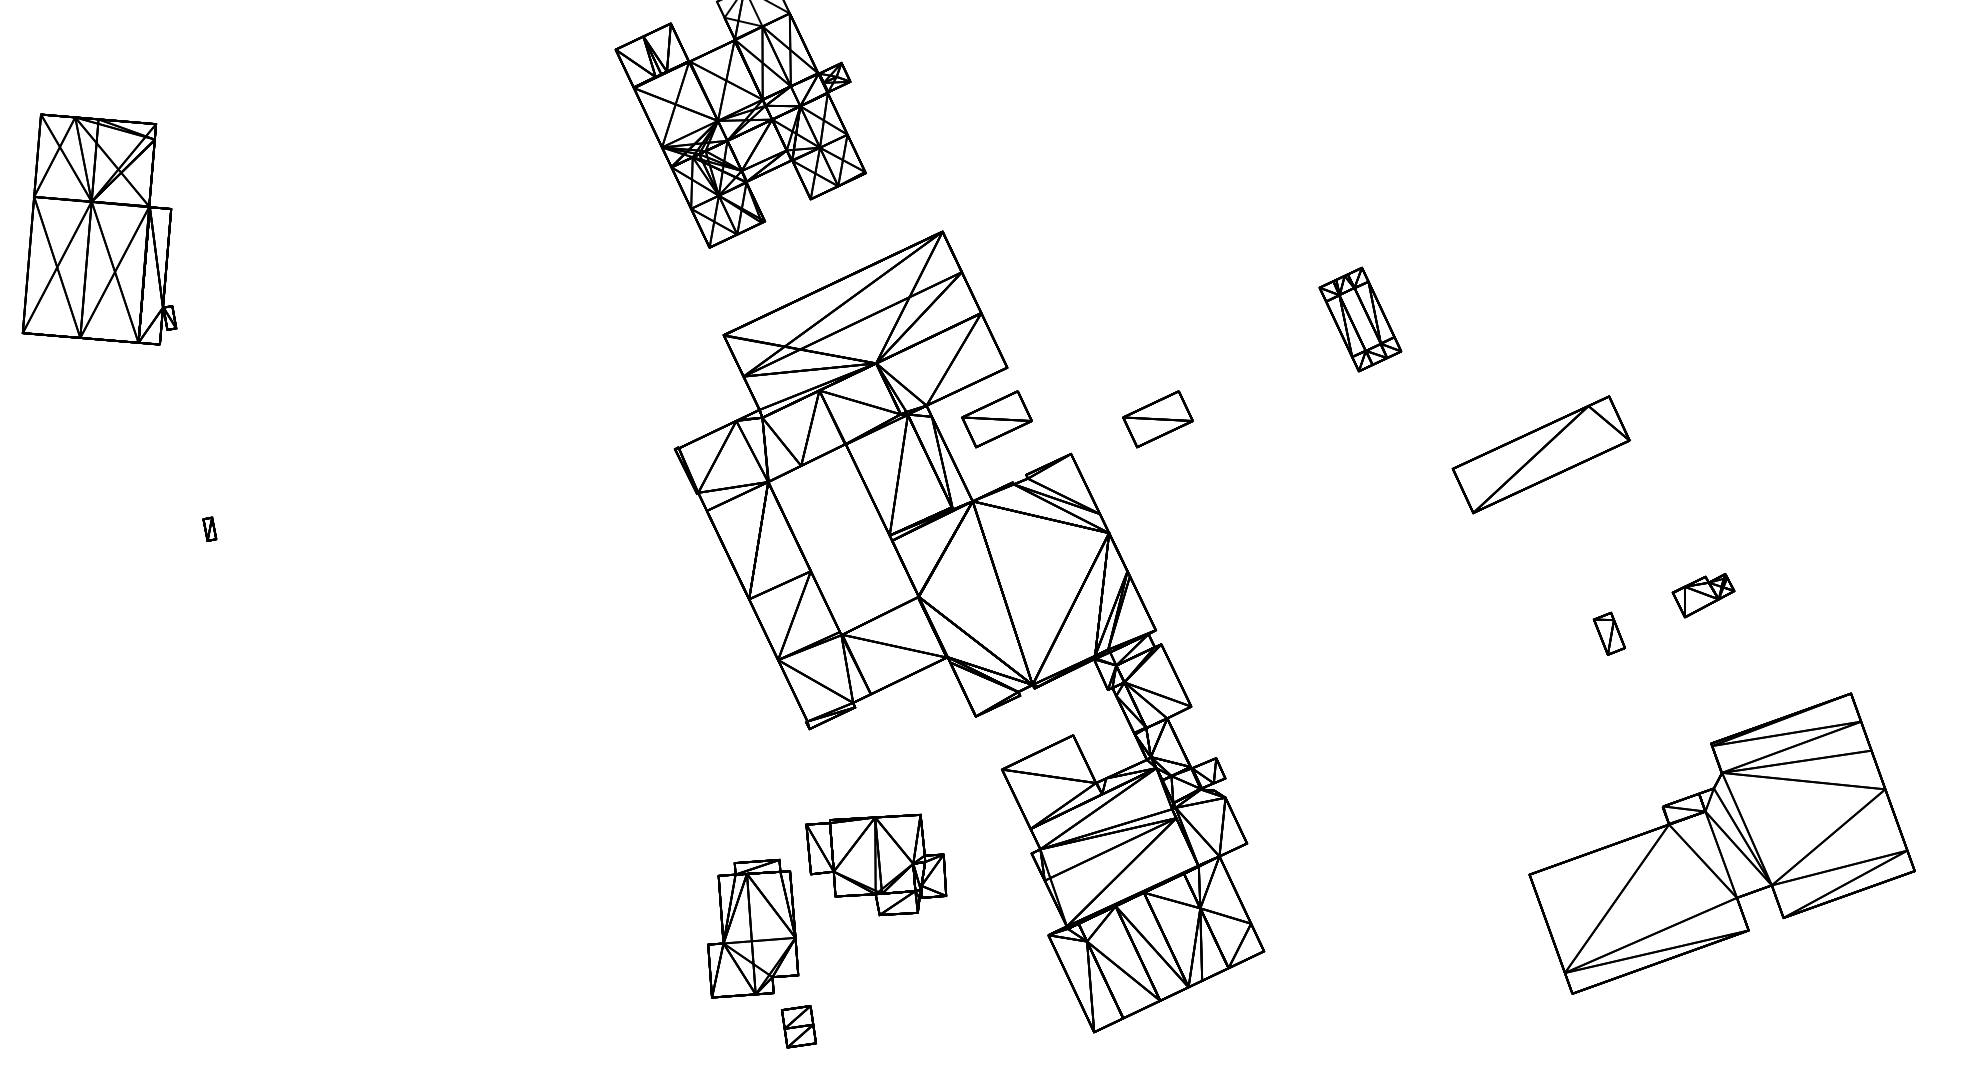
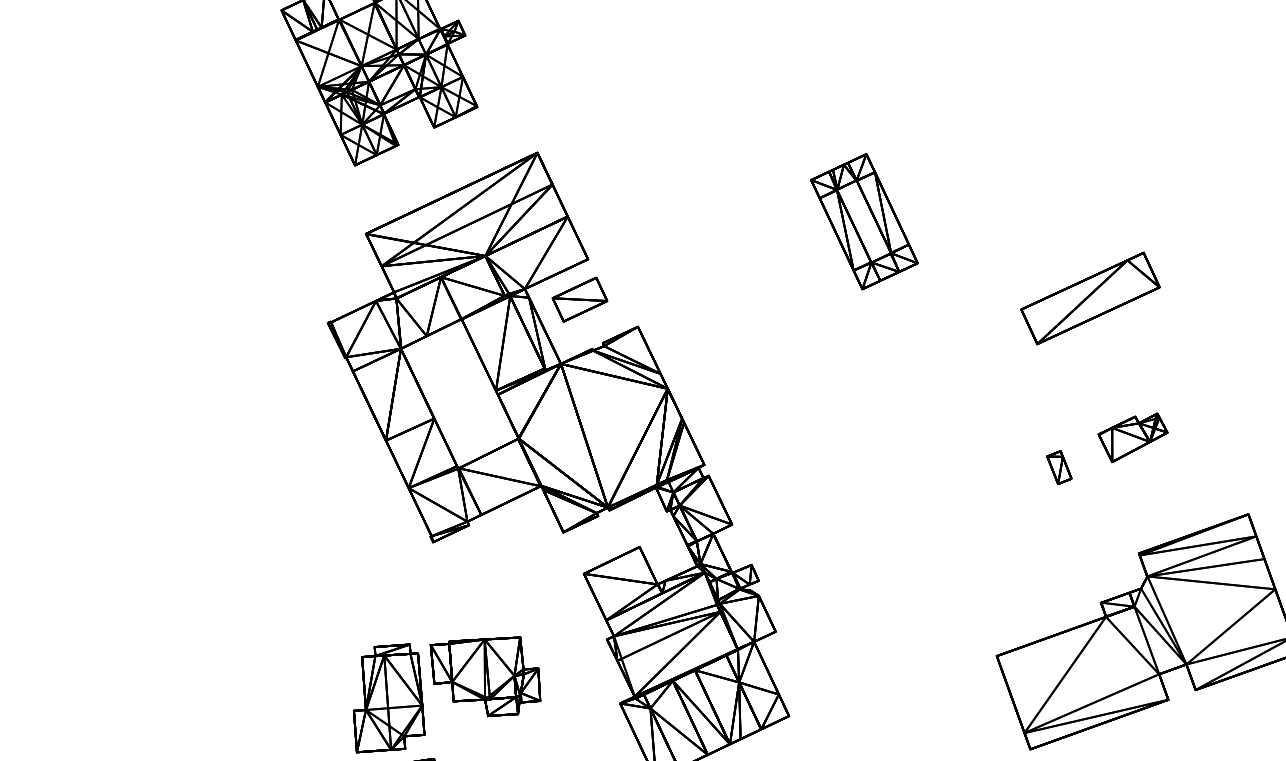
part: (1360, 319) -> (864, 221), size x1.67
part: (1157, 419) -> (705, 299), removed
part: (1540, 454) -> (1089, 298), moved
part: (1703, 595) -> (1132, 437), size x1.43
part: (876, 864) -> (485, 676), moved

